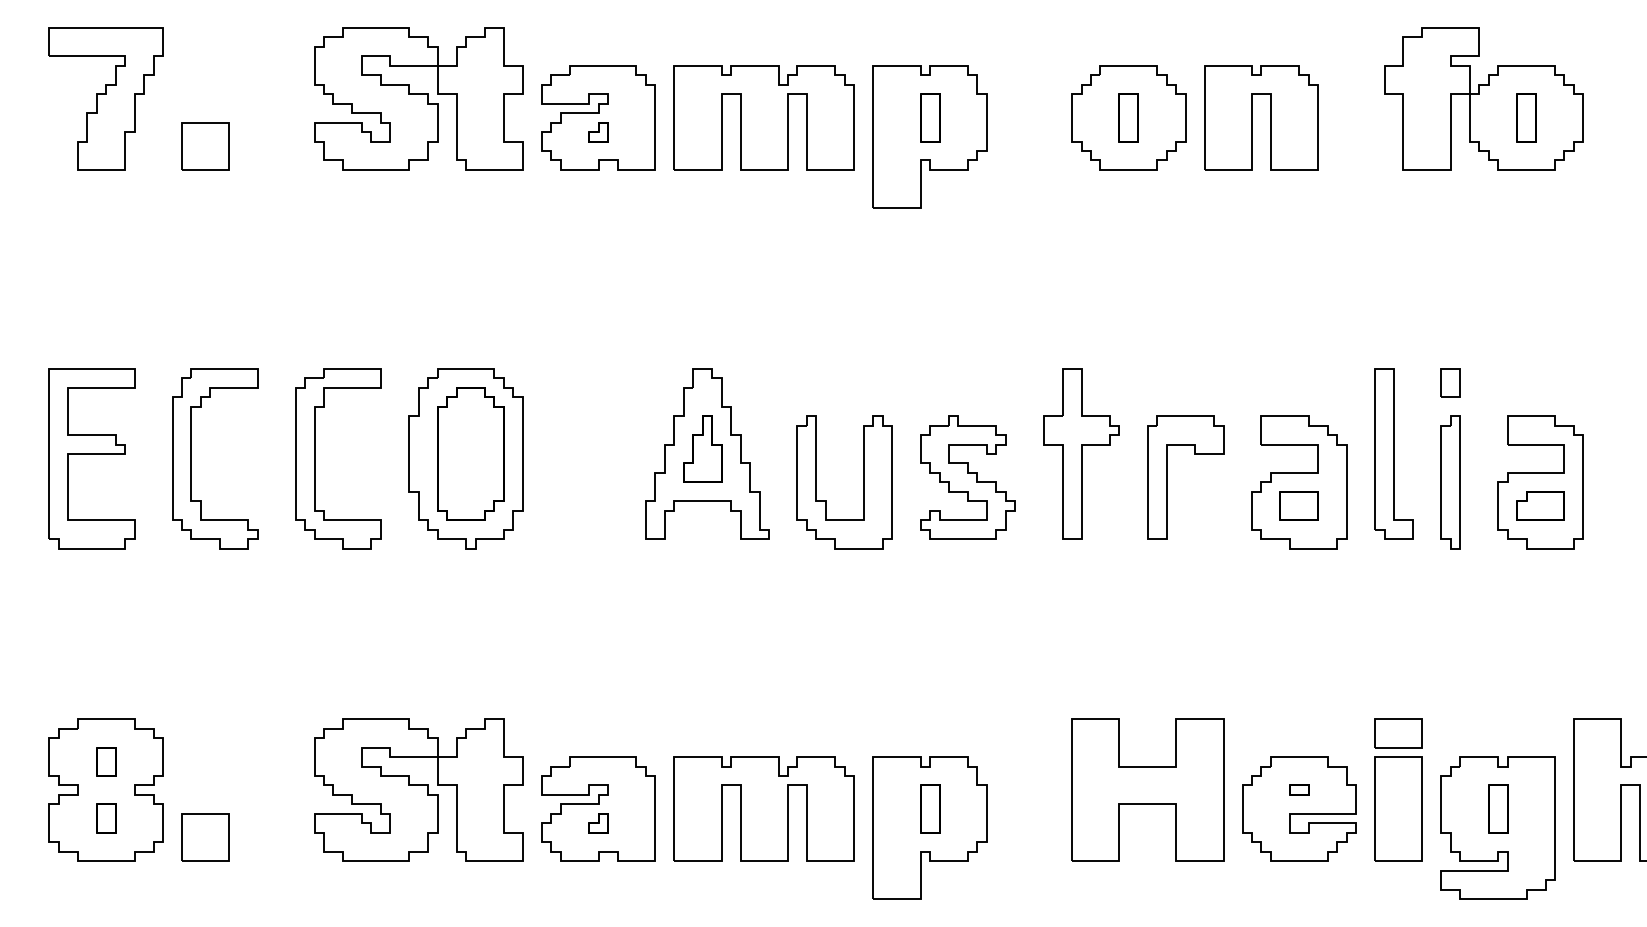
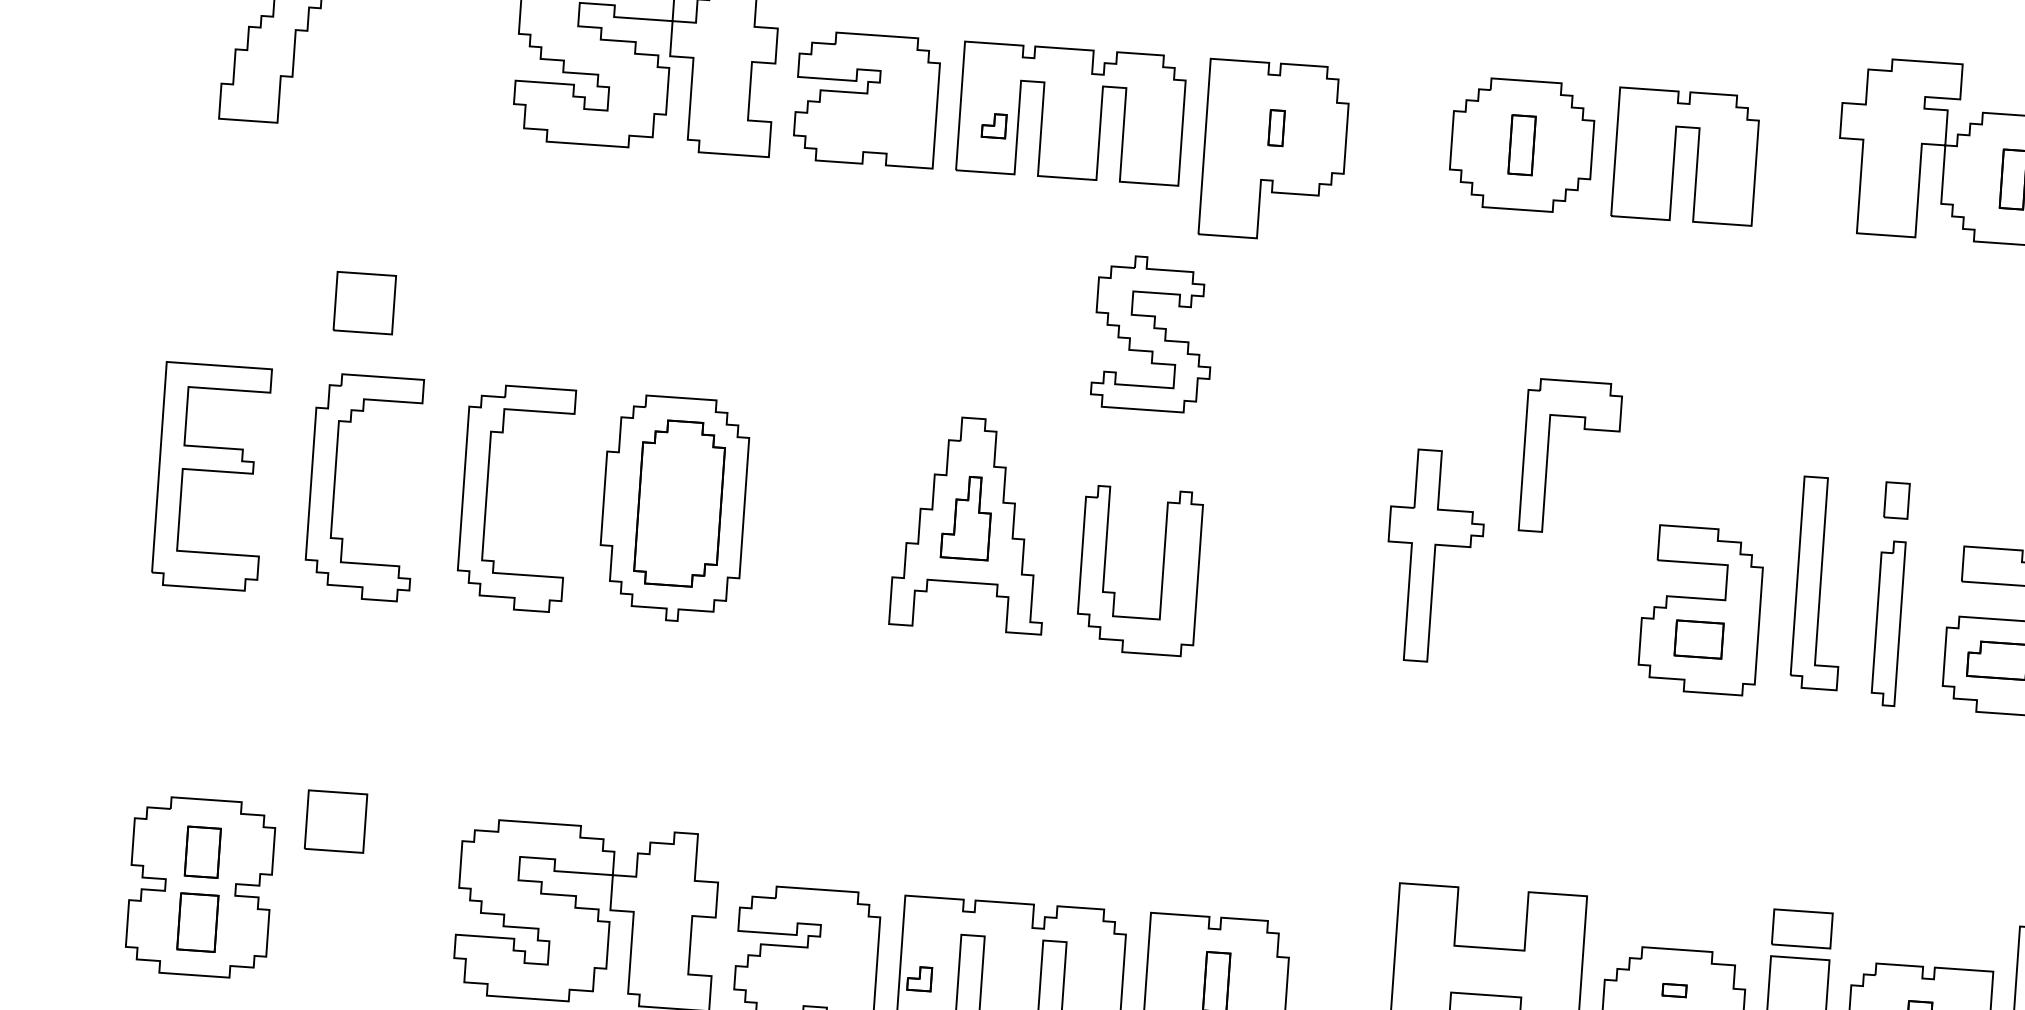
part: (930, 117) -> (1277, 127), size x0.6
part: (598, 132) -> (994, 126), moved
part: (205, 146) -> (364, 303), moved
part: (967, 477) -> (1153, 333), moved
part: (1167, 477) -> (1548, 455), moved
part: (106, 761) -> (203, 852), size x1.4
part: (106, 818) -> (198, 922), size x1.6
part: (598, 823) -> (919, 979), moved
part: (205, 837) -> (335, 821), moved

